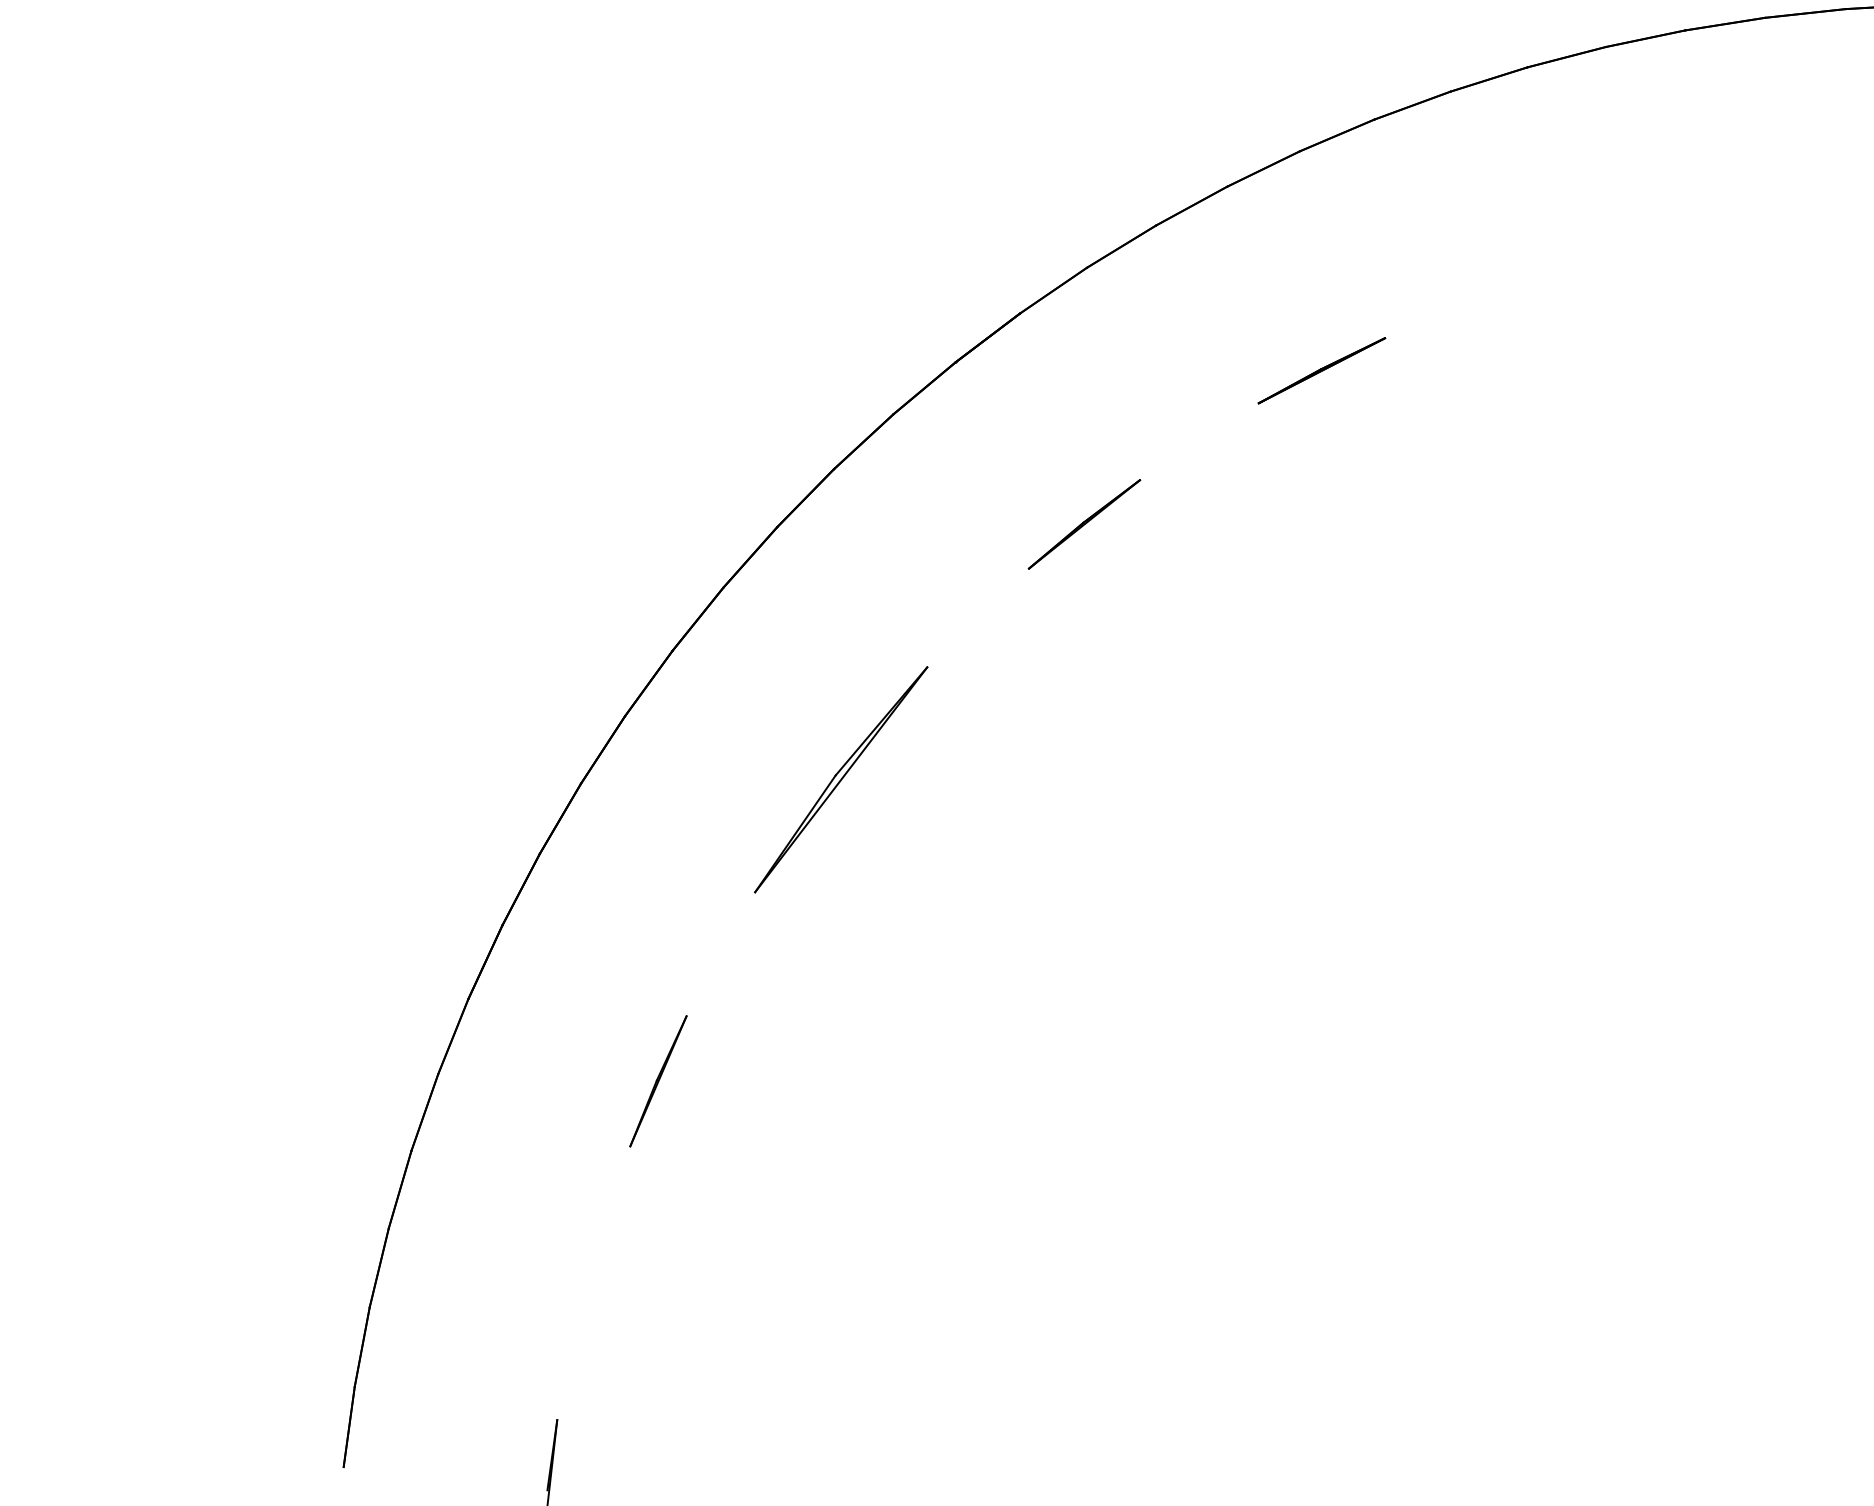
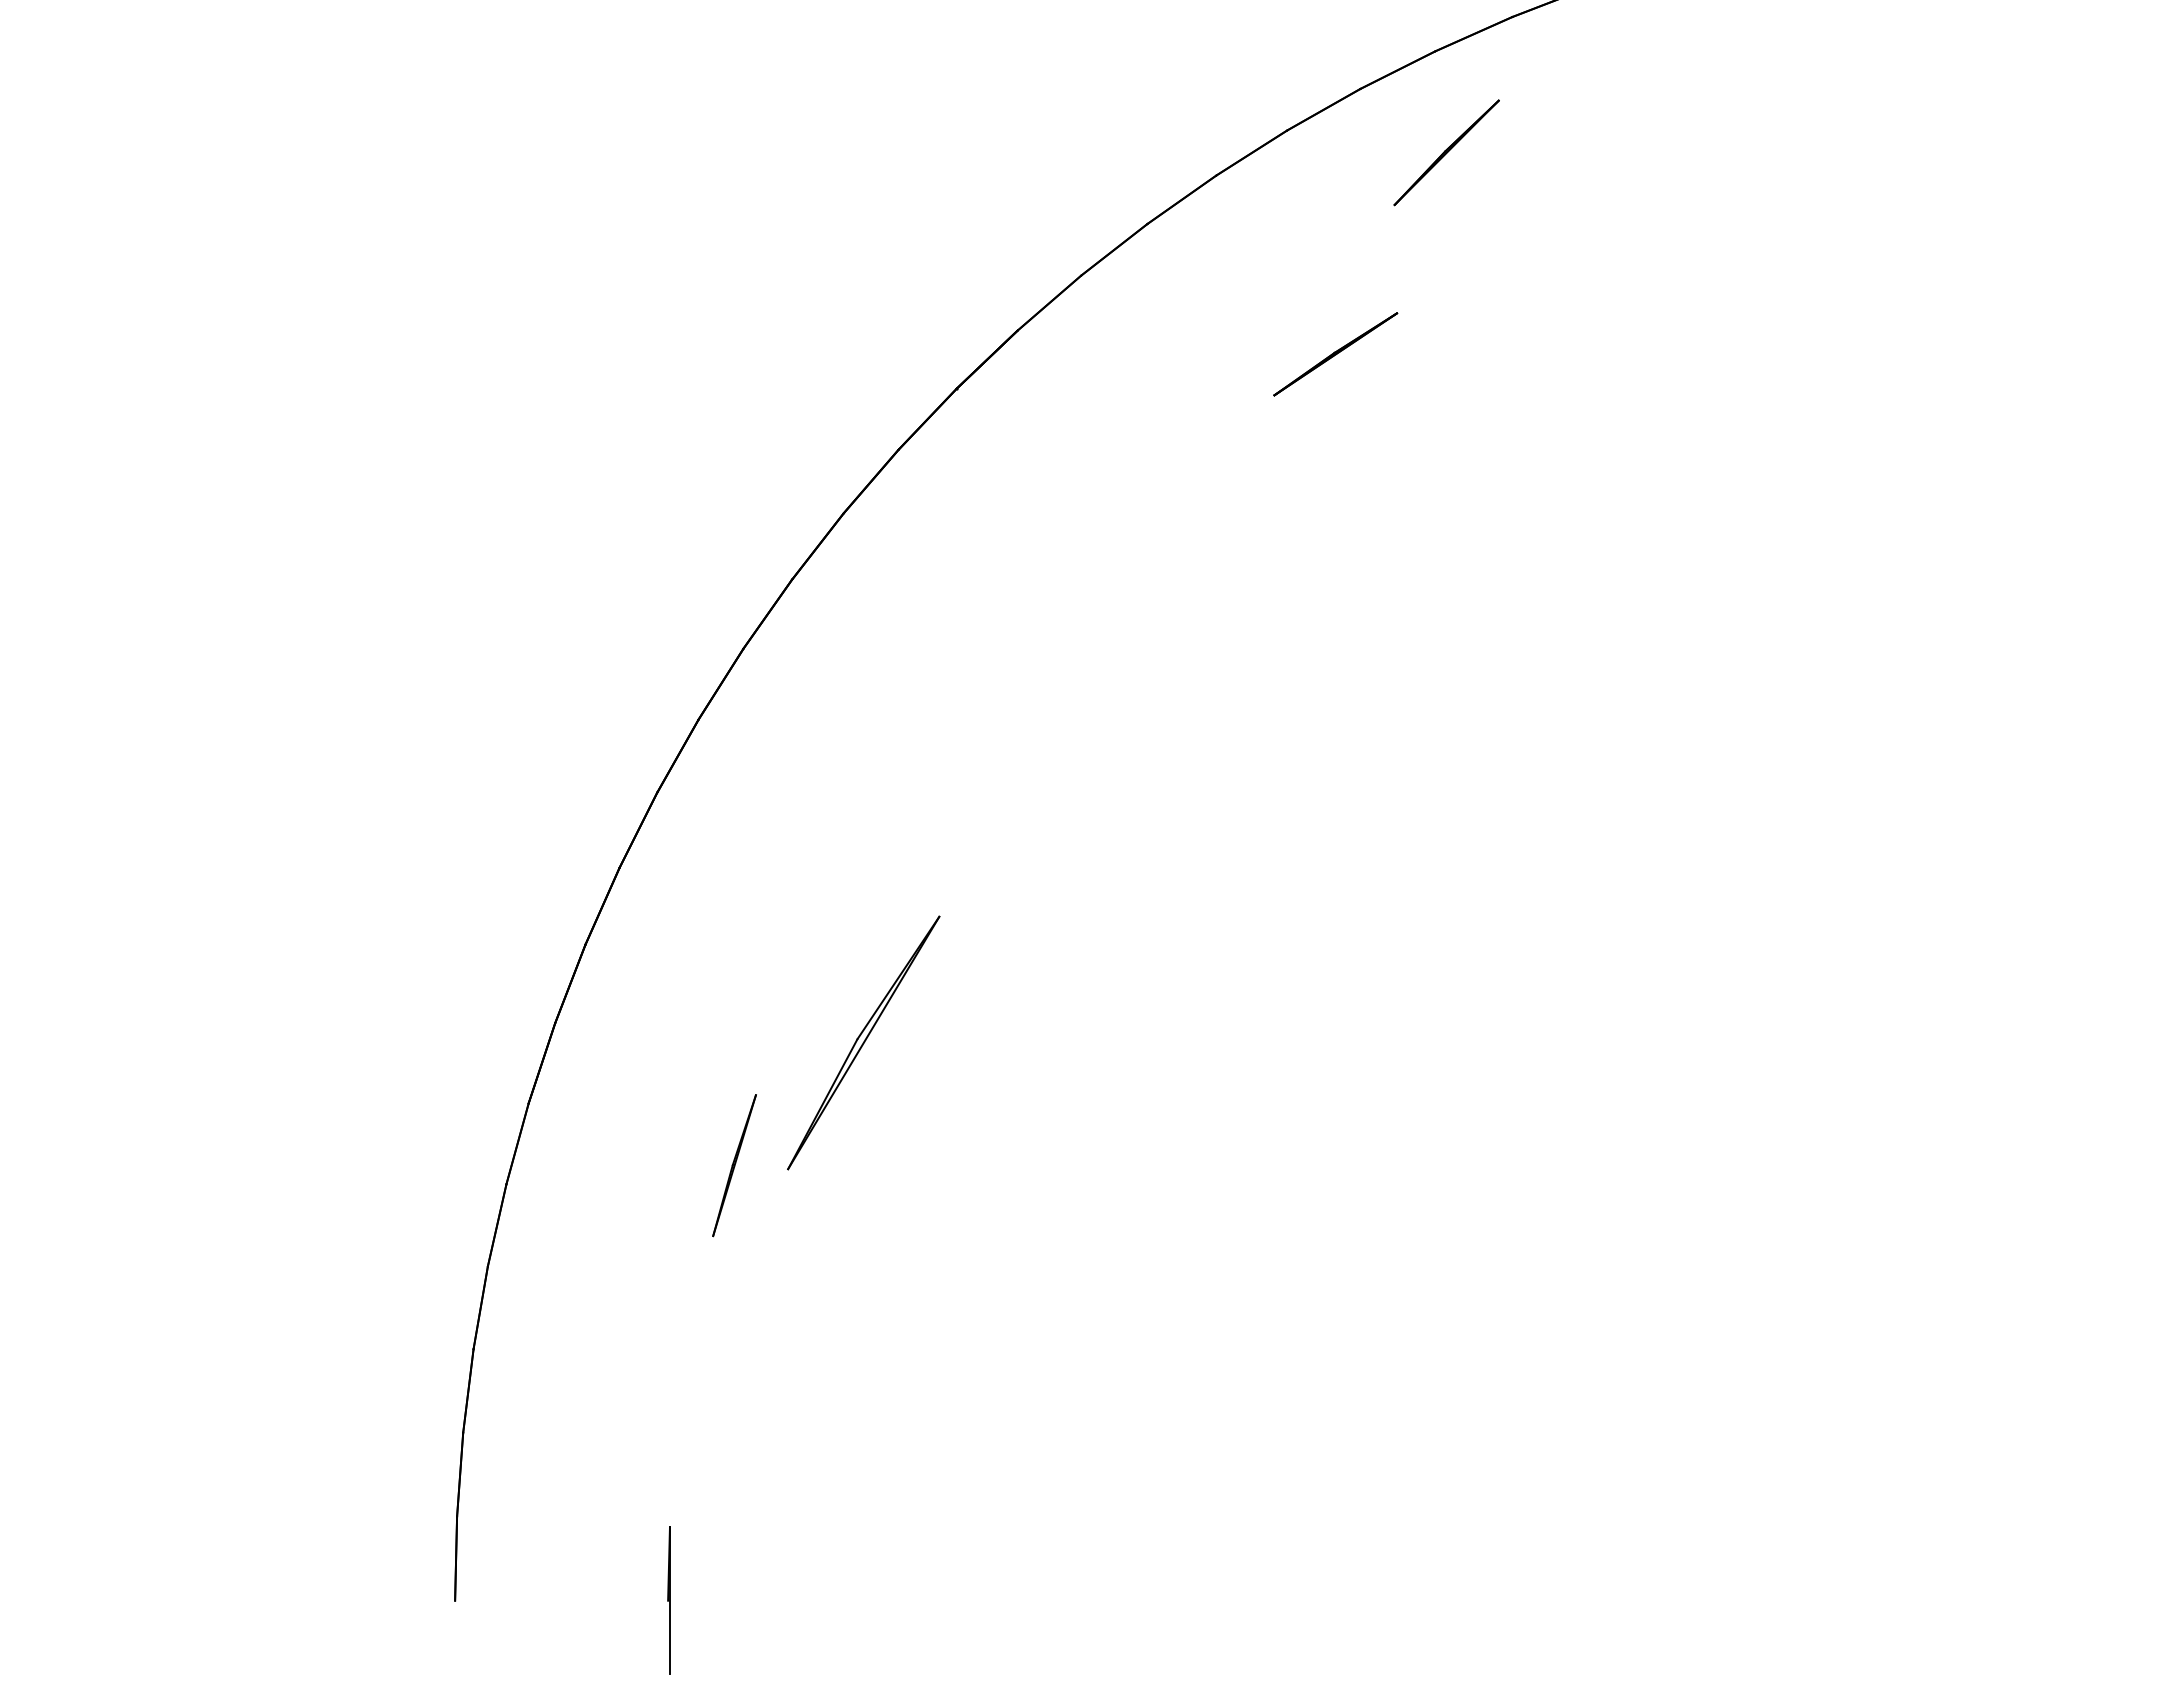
line: (1084, 524) -> (1446, 152), moved
part: (841, 779) -> (863, 1042), moved

